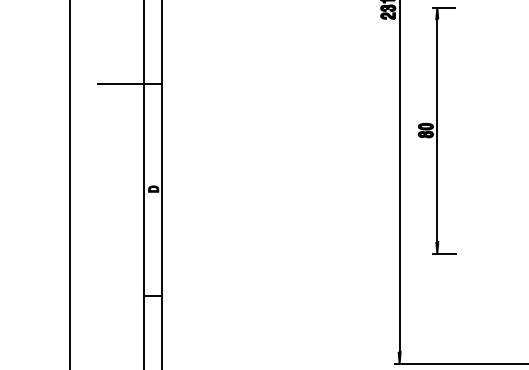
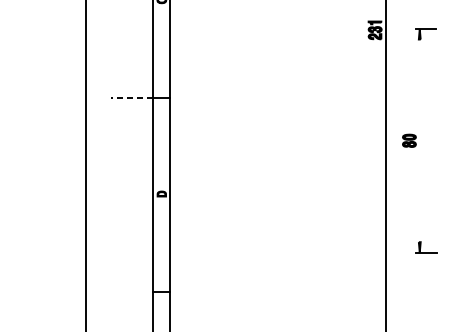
line: (120, 83) -> (131, 98), solid -> dashed
line: (437, 130) -> (419, 140), removed

